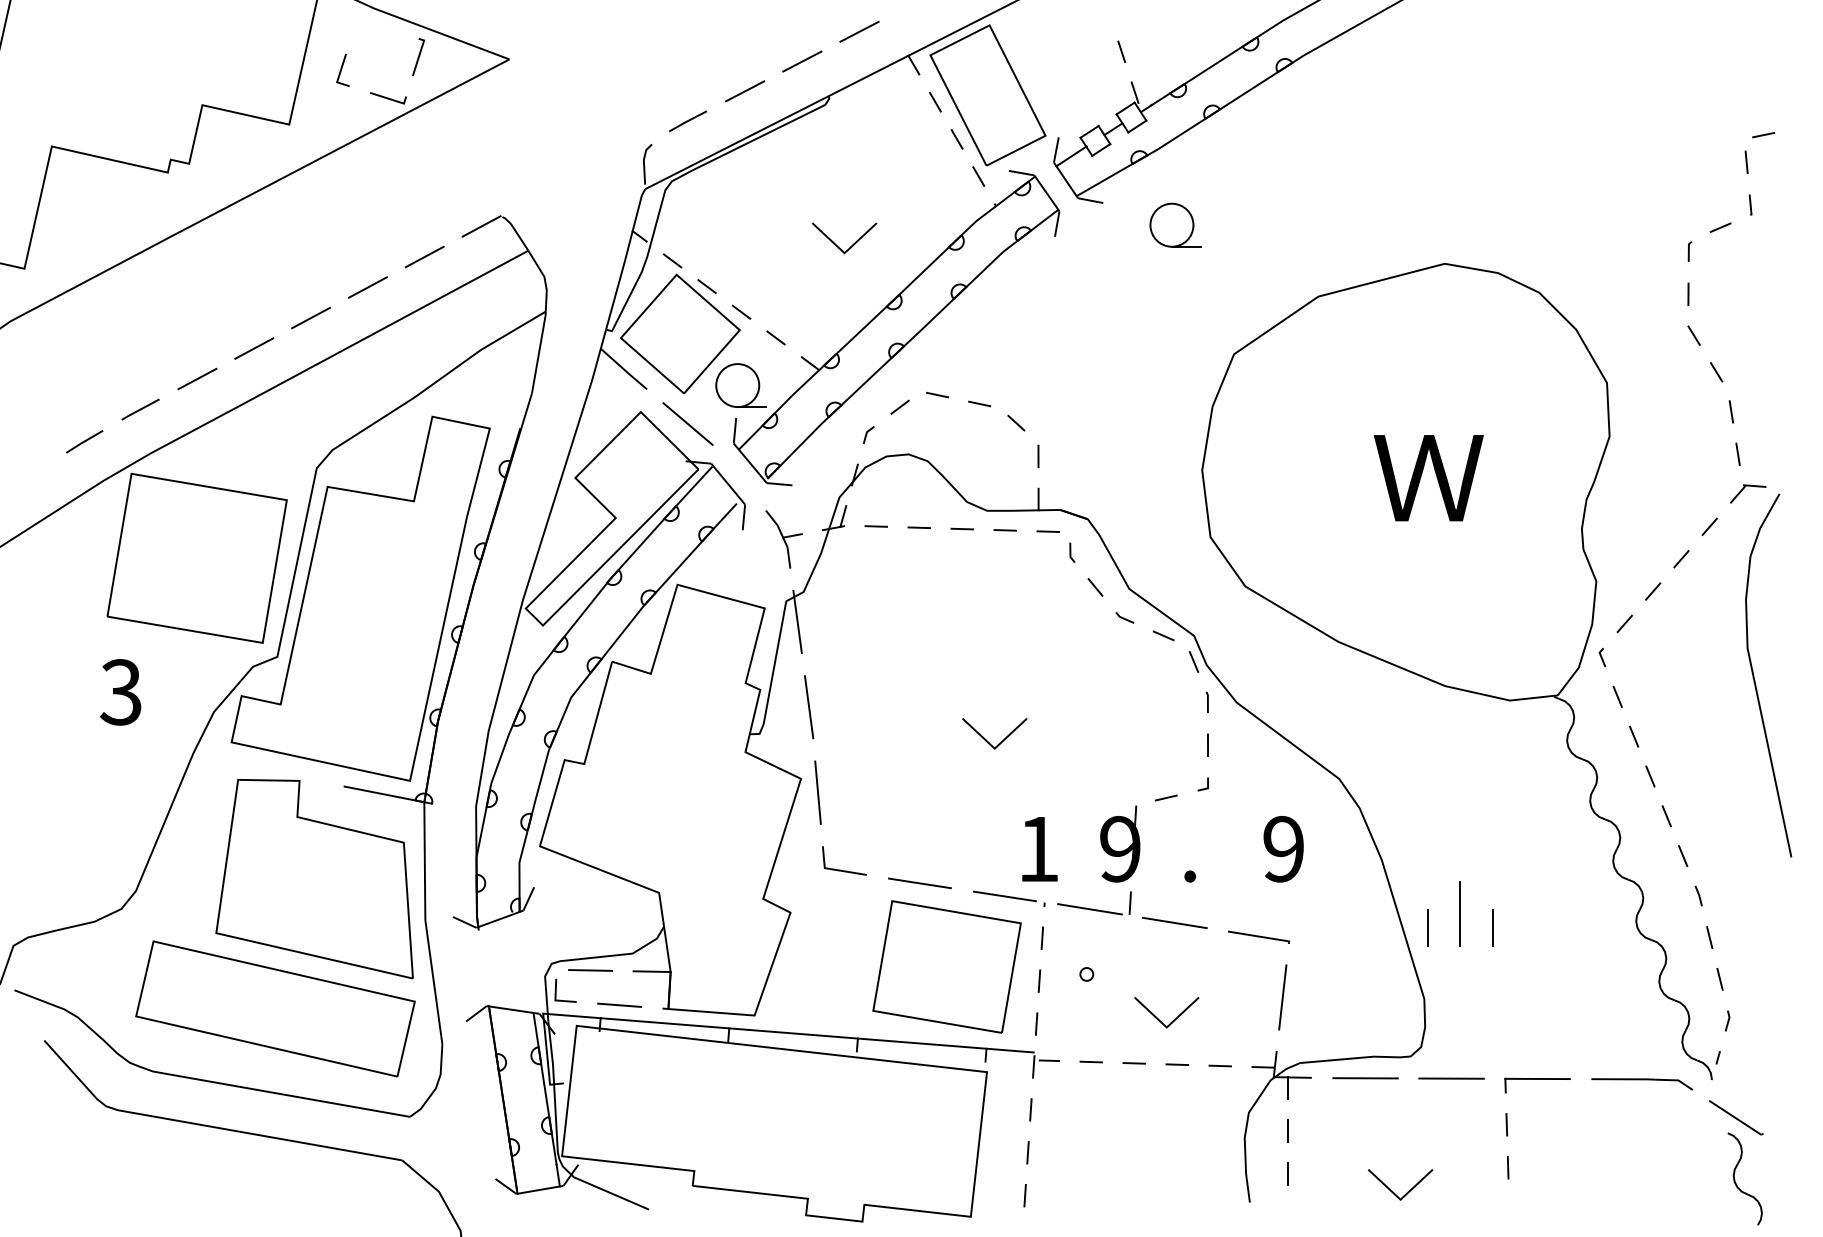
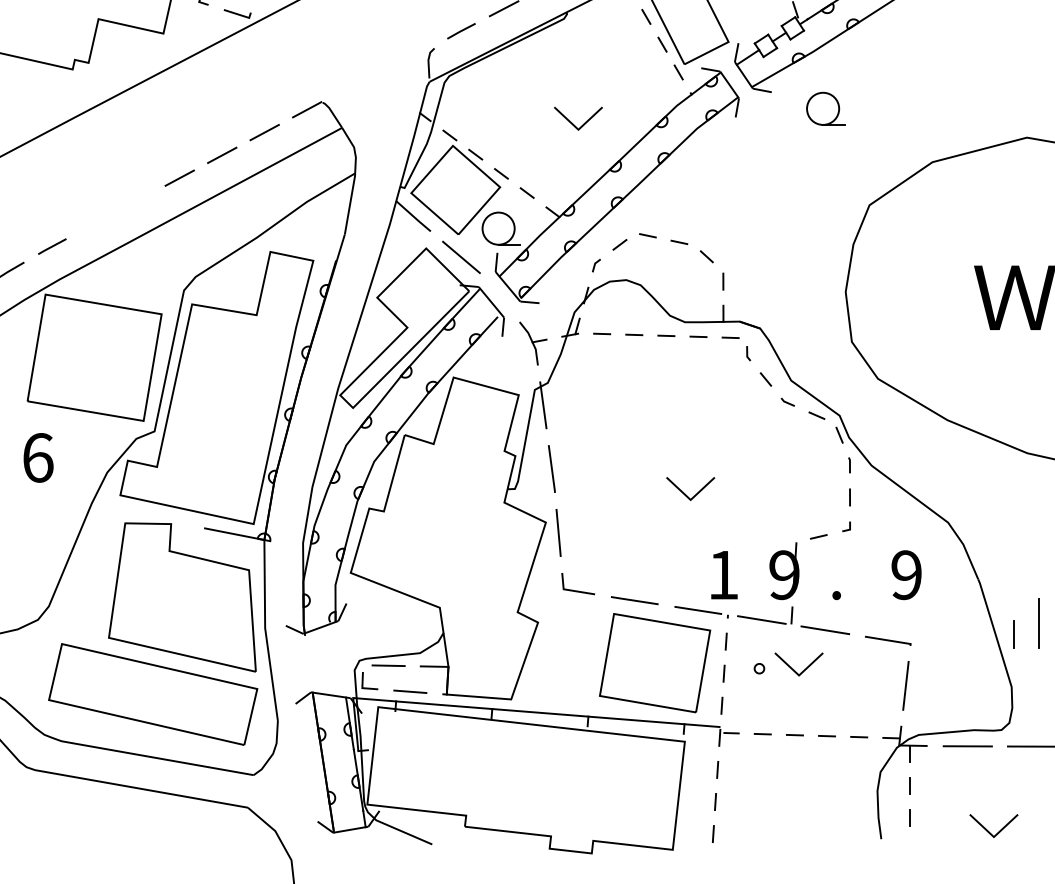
line: (254, 348) -> (137, 200), removed
line: (197, 378) -> (94, 223), removed
text: (121, 692) -> (38, 458), 3 -> 6
line: (1159, 1019) -> (793, 669), moved

